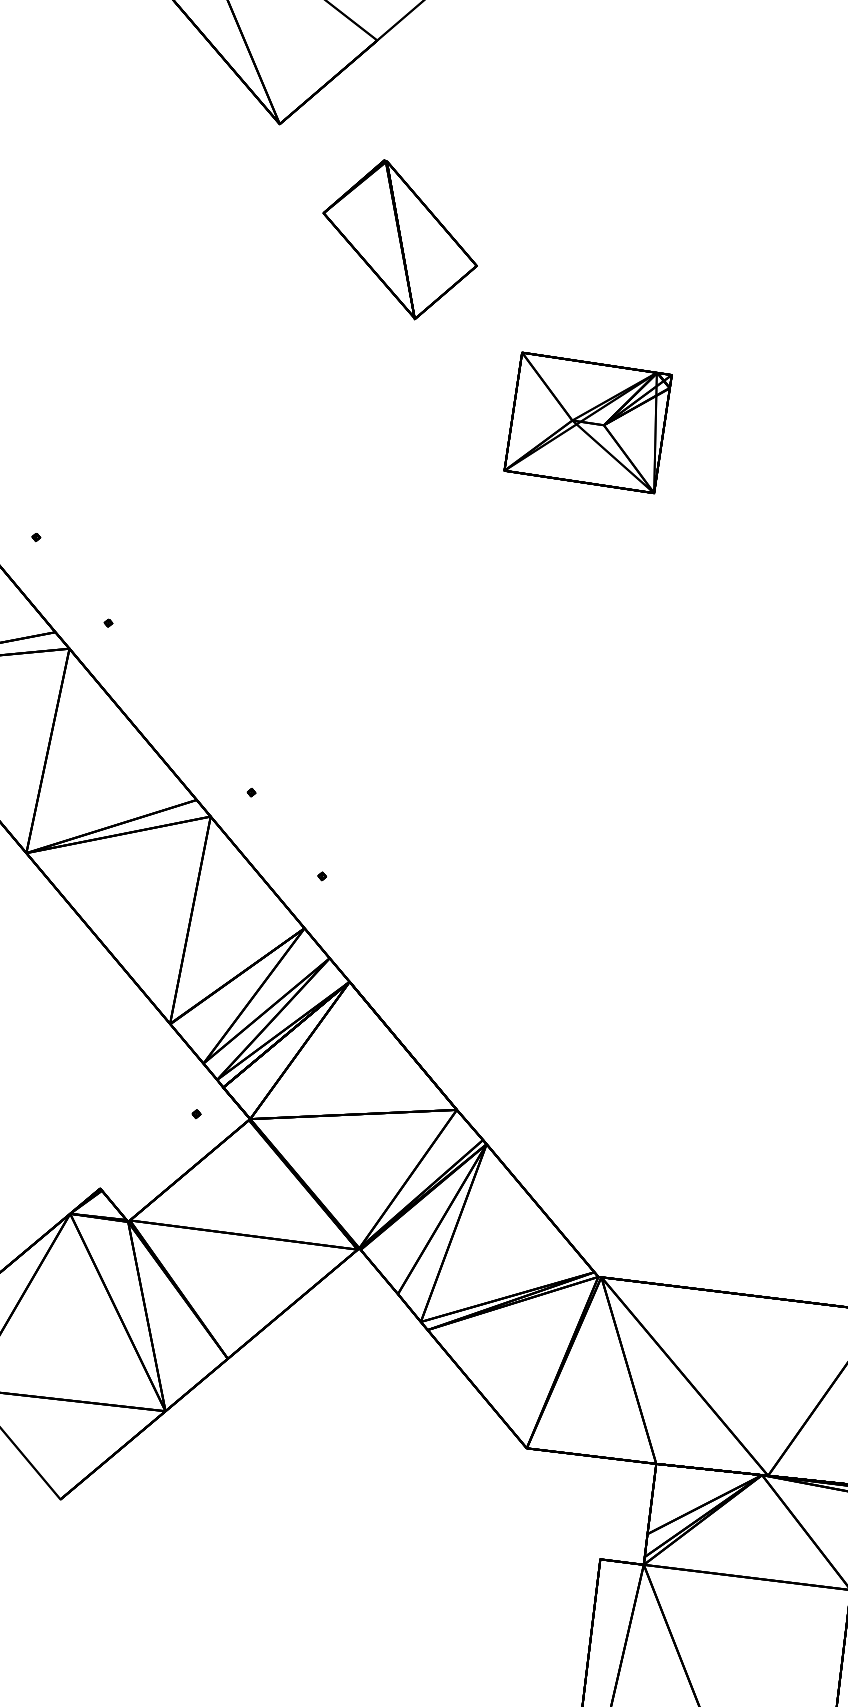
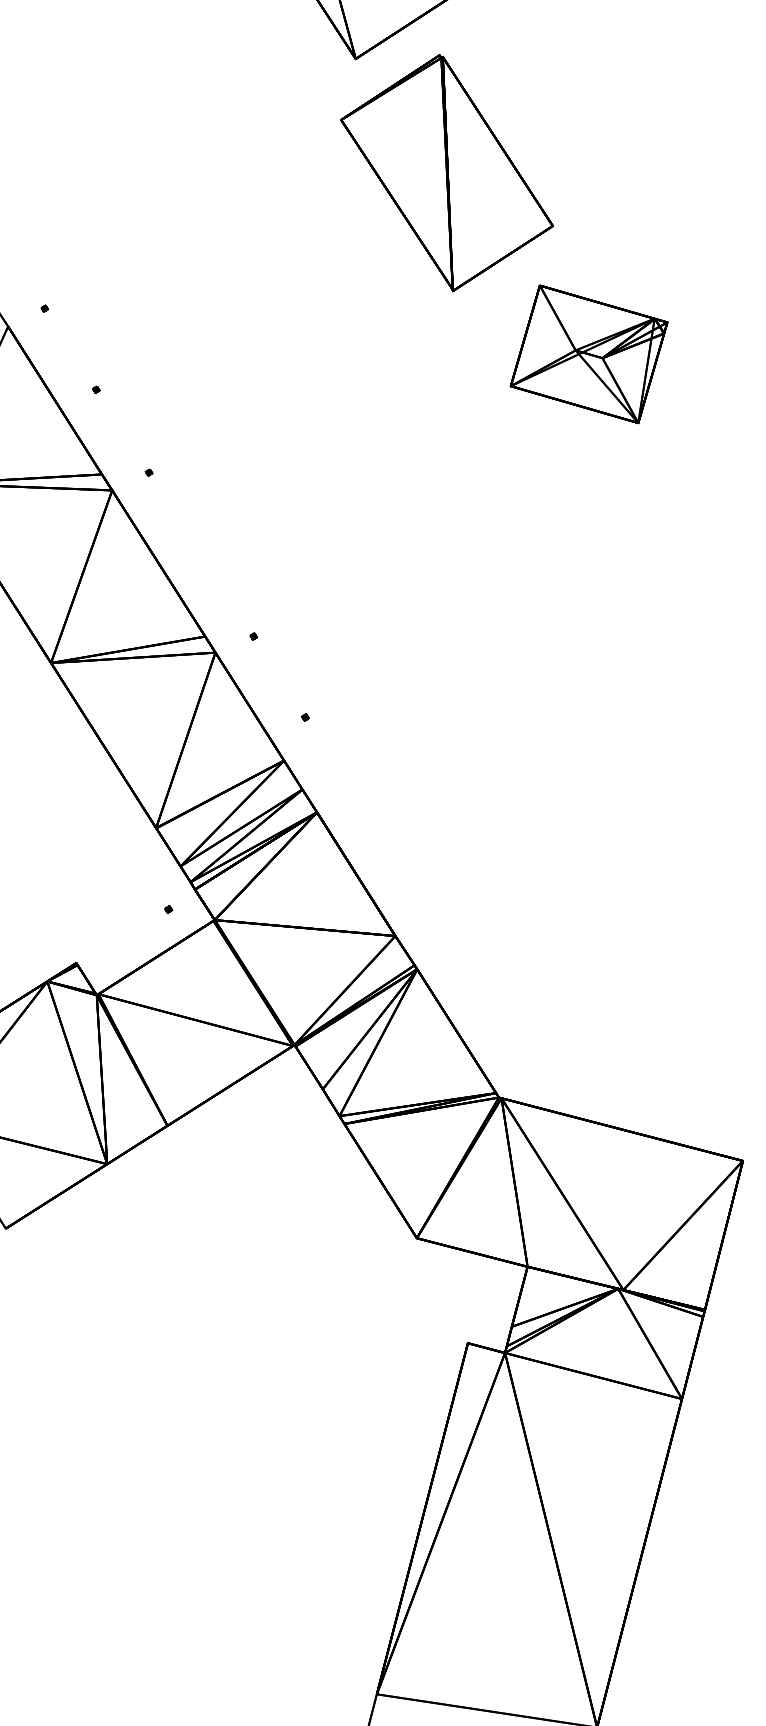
part: (399, 239) -> (446, 173), size x1.67

